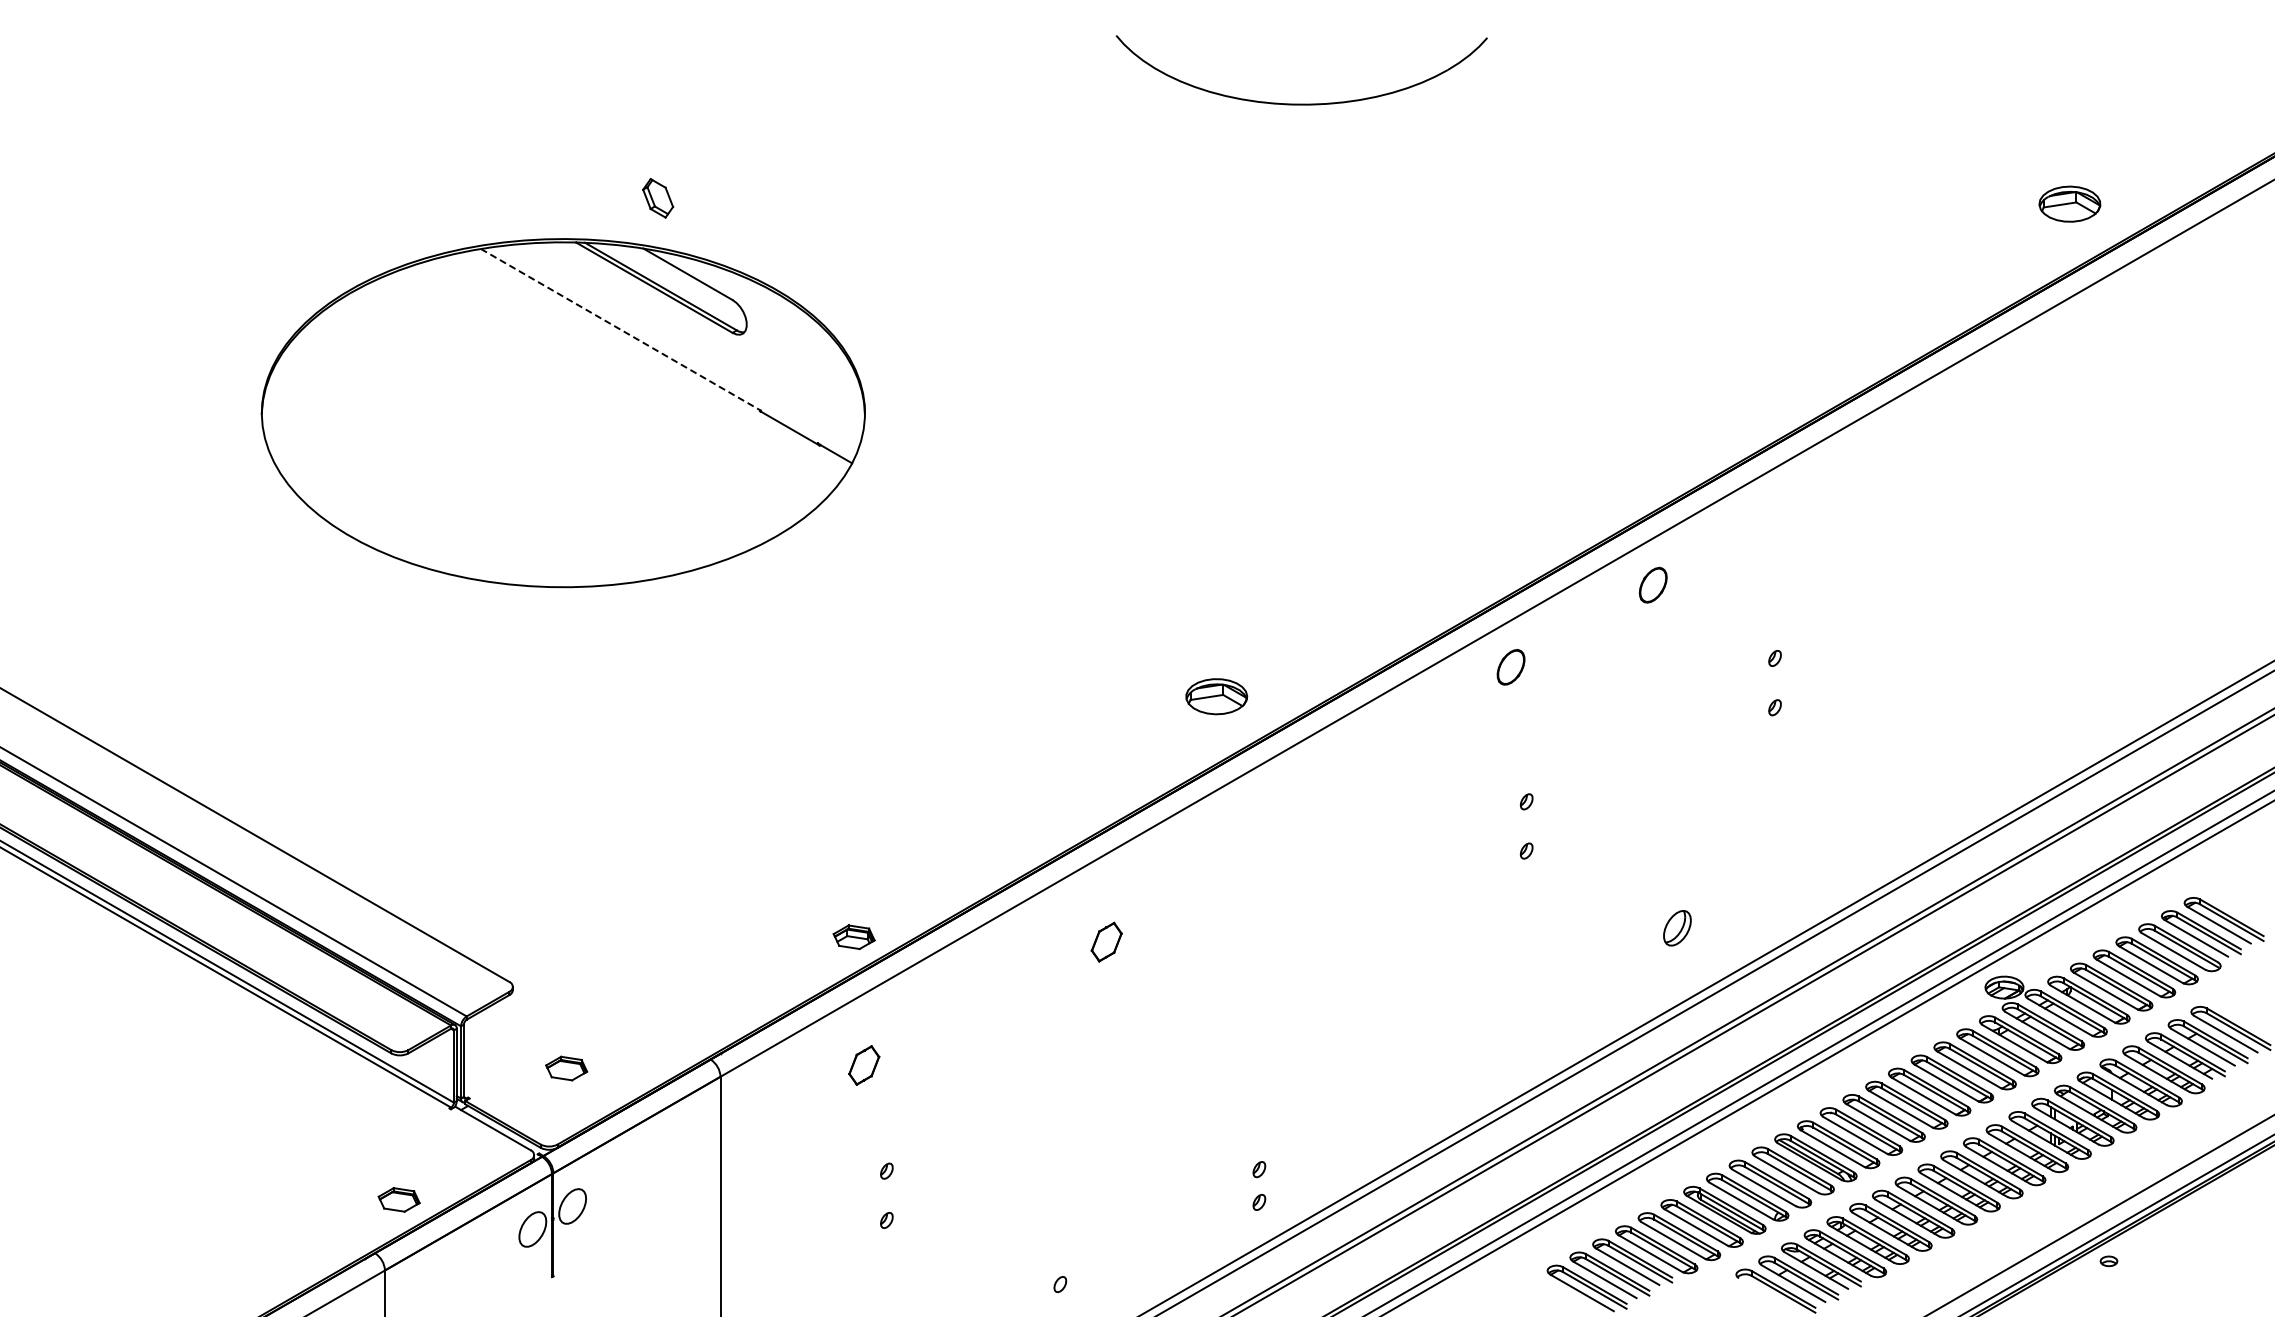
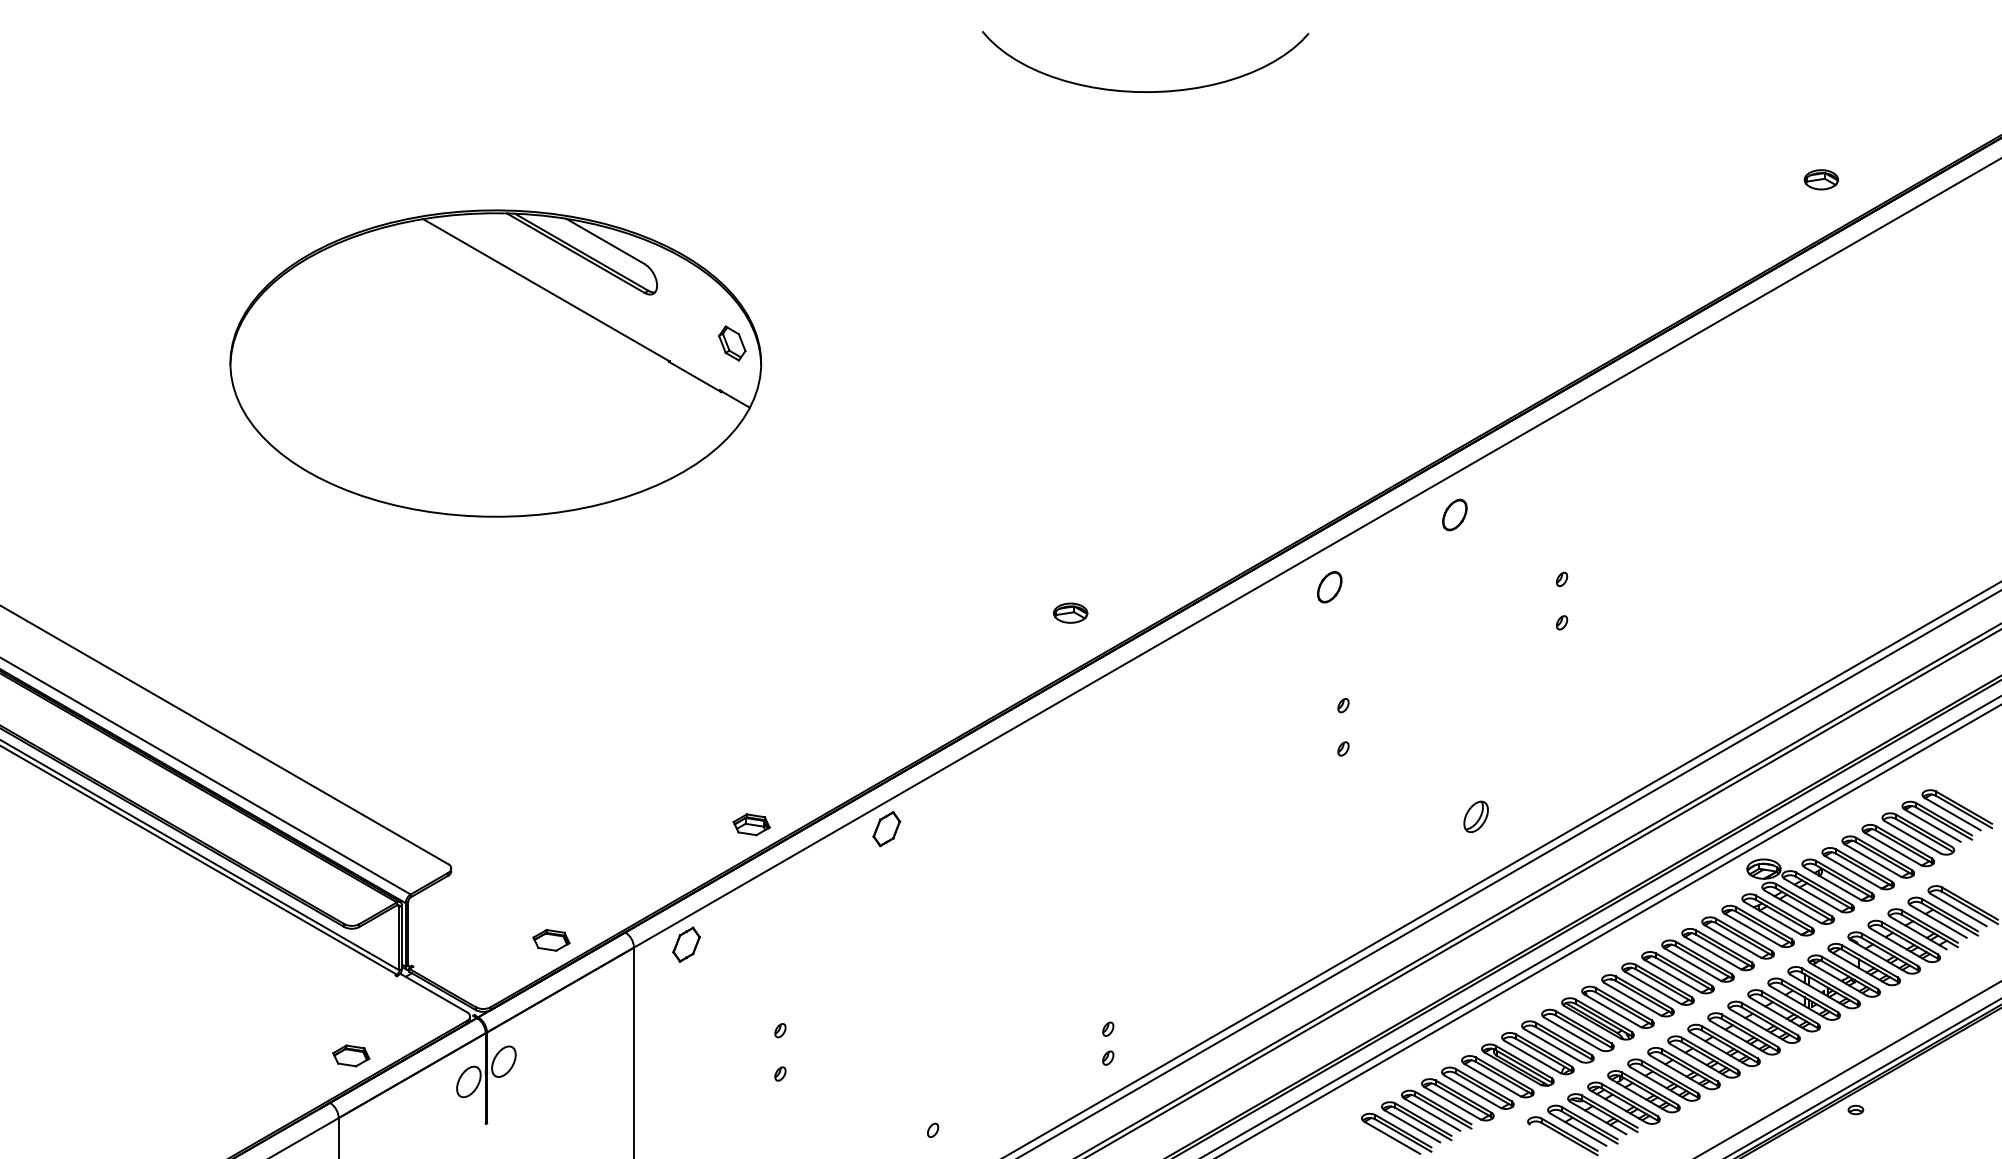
part: (658, 198) -> (732, 343), moved
part: (2069, 204) -> (1821, 179), size x0.62
line: (620, 329) -> (546, 289), dashed -> solid
part: (1216, 696) -> (1070, 612), size x0.62
part: (1106, 941) -> (886, 828), moved
part: (864, 1065) -> (686, 944), moved
part: (566, 1068) -> (551, 940), moved

